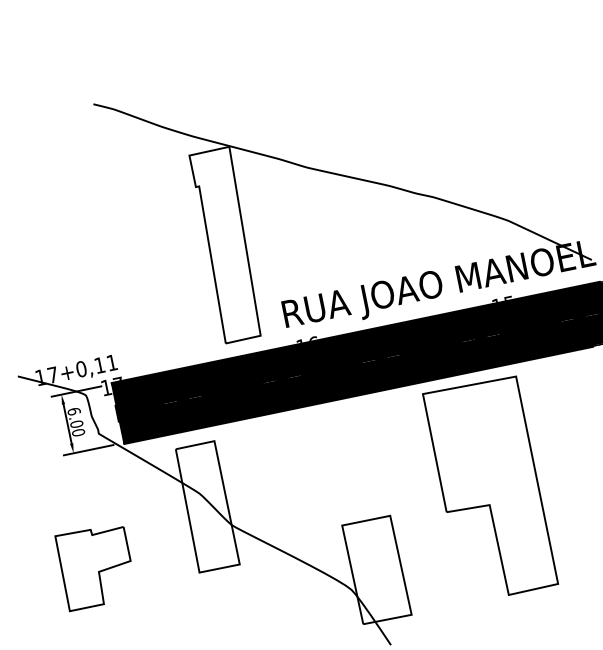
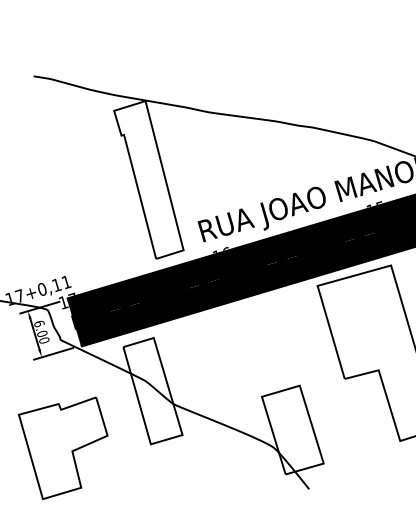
part: (92, 569) -> (64, 449), size x1.43

